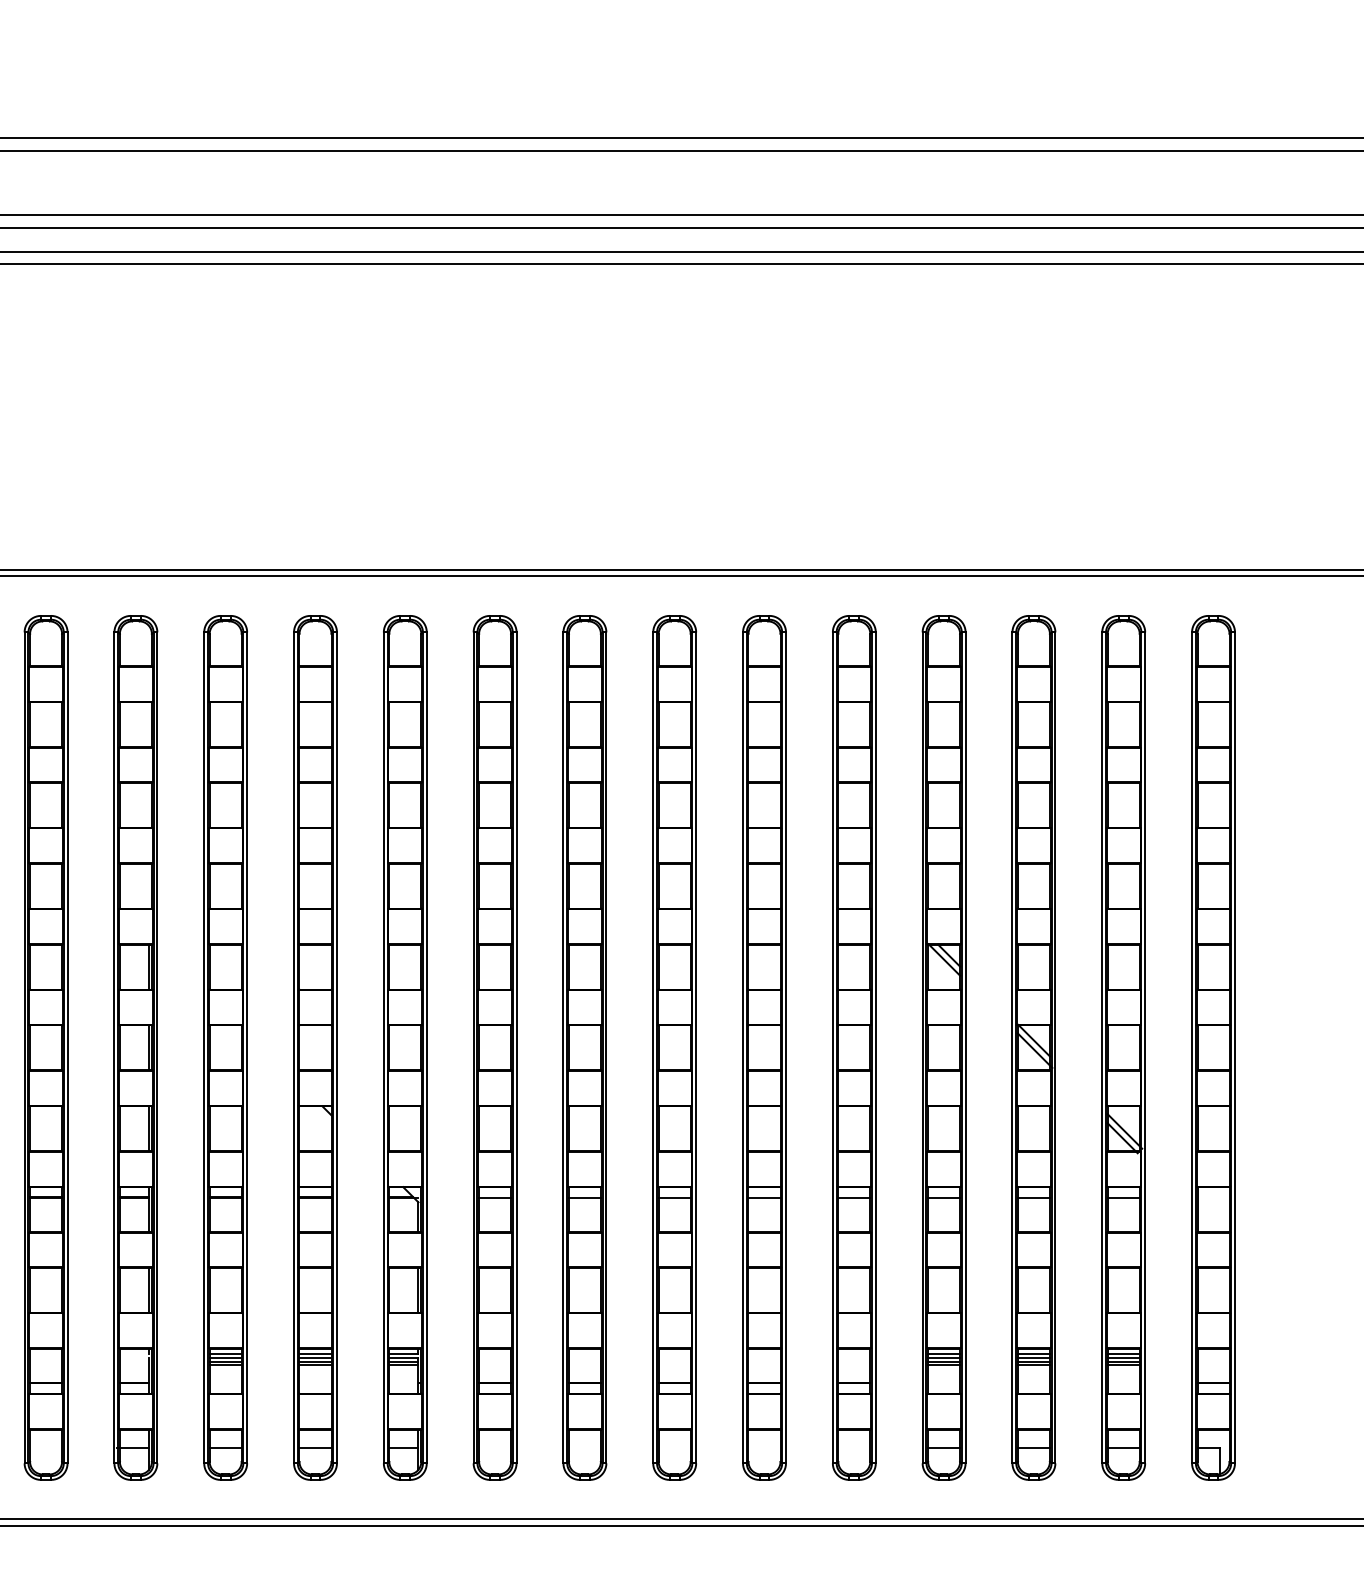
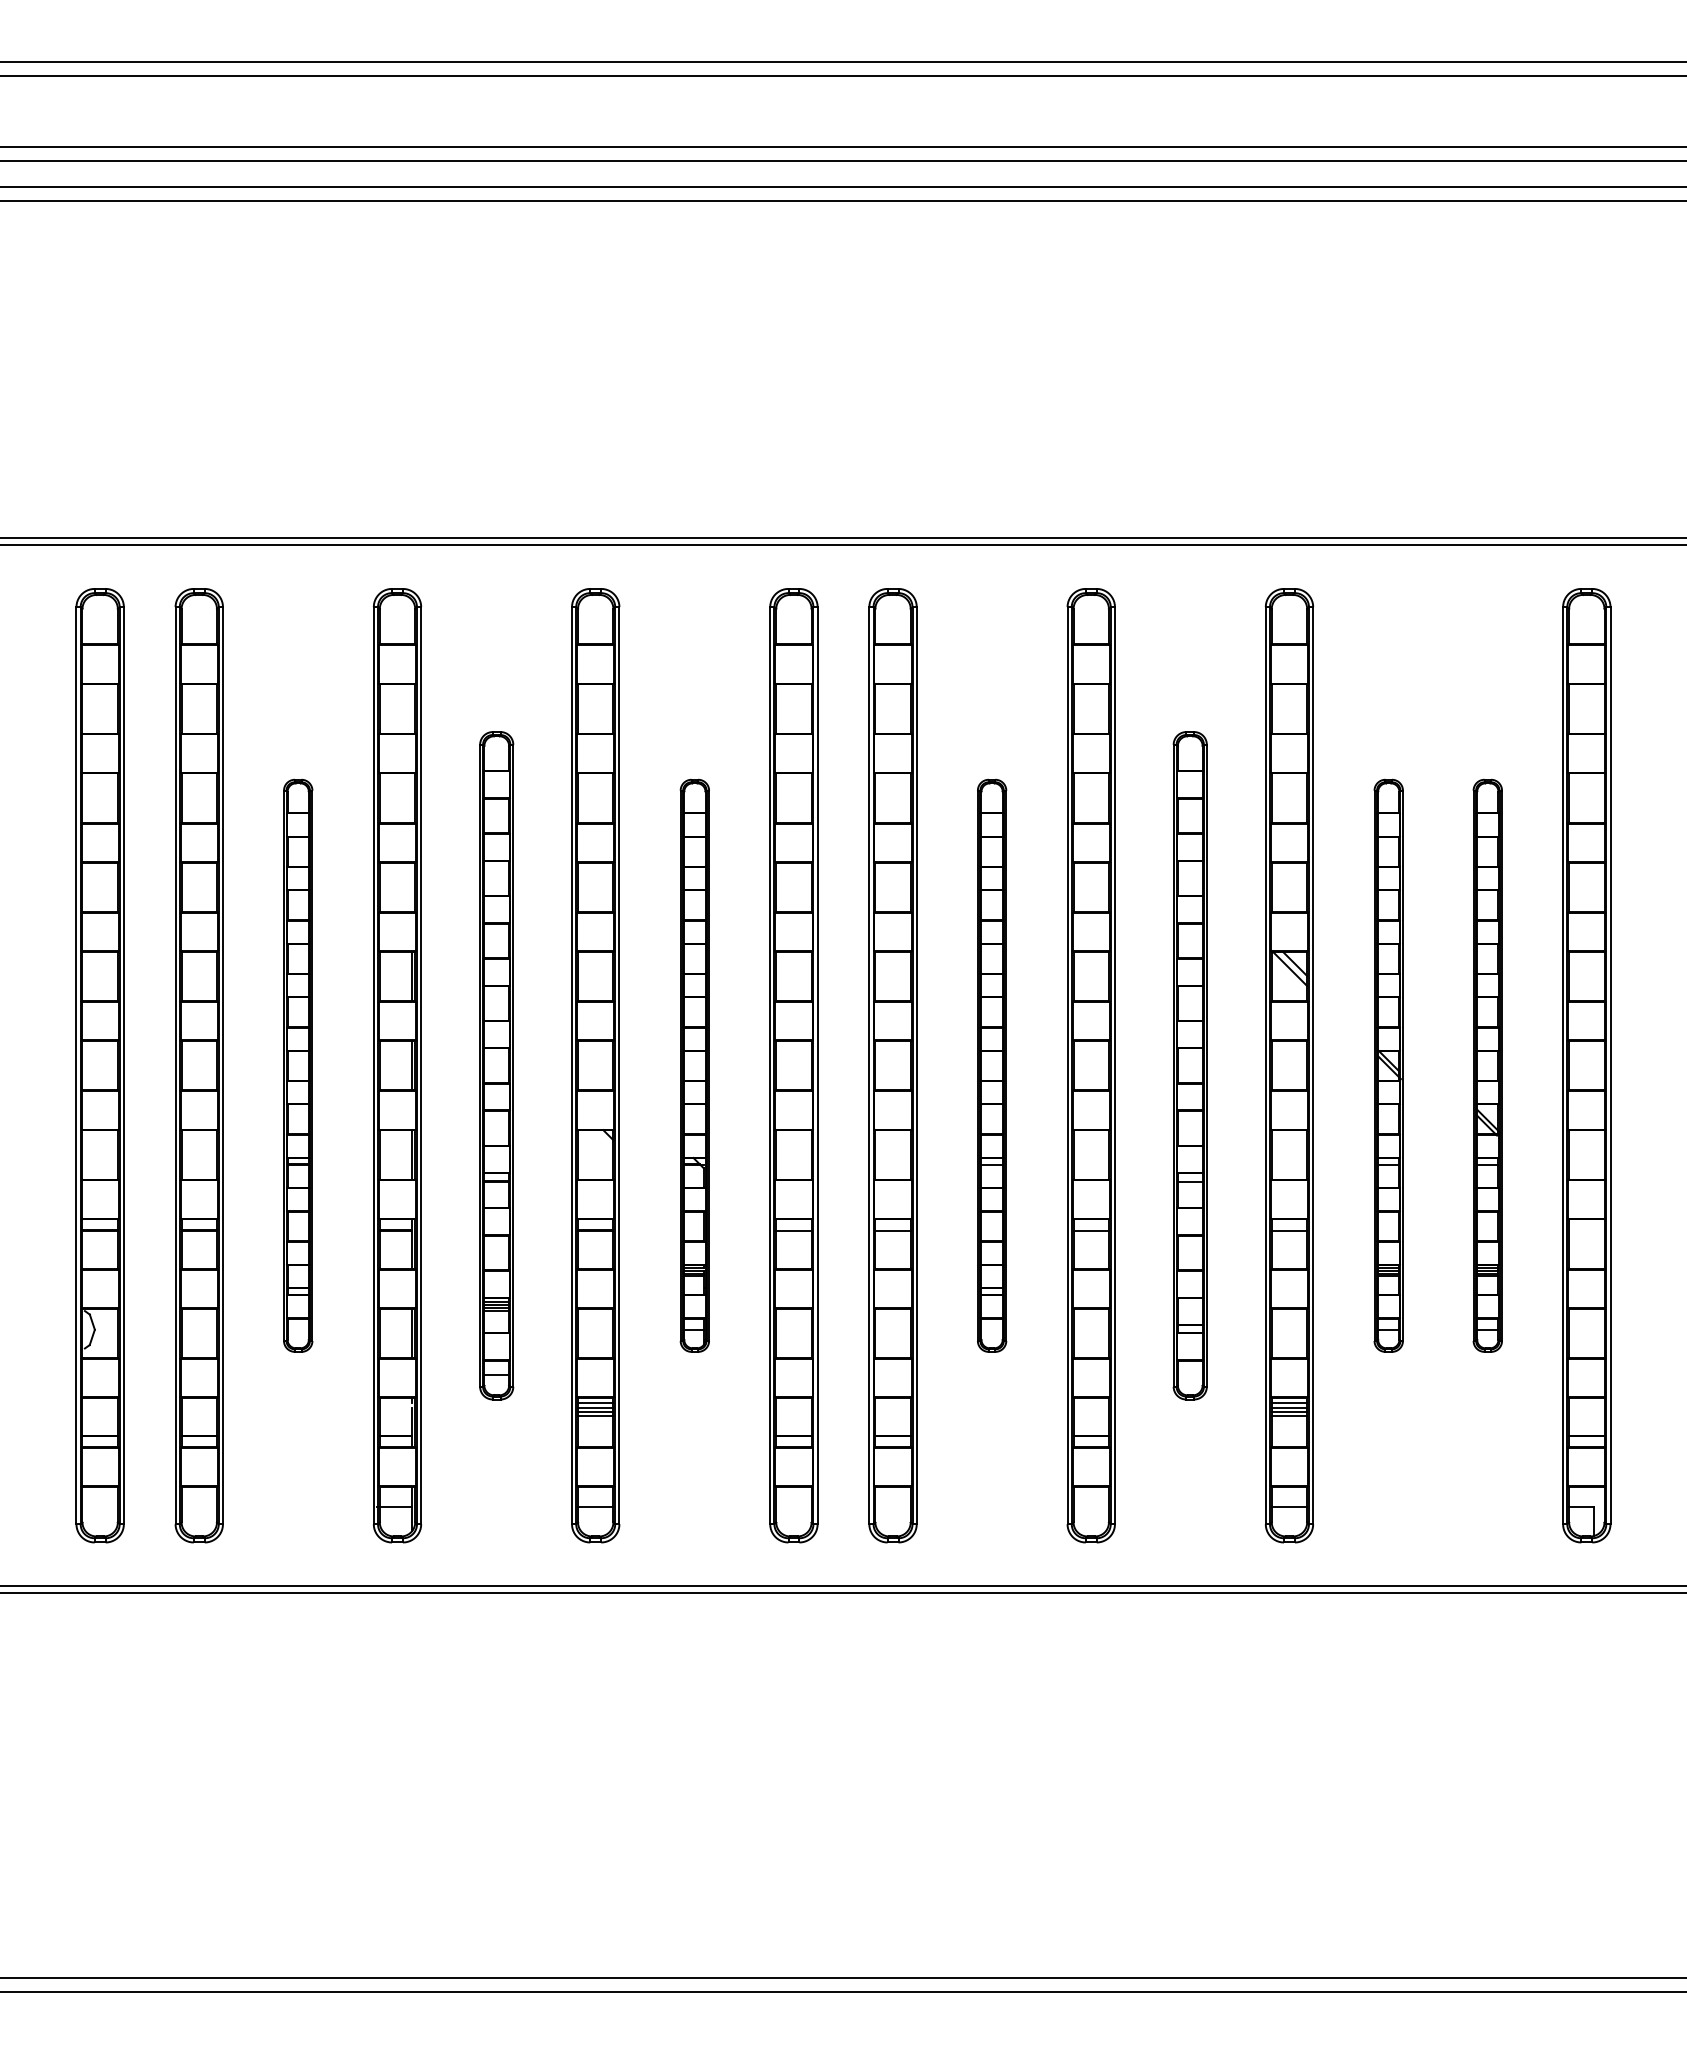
part: (45, 1047) -> (297, 1065), size x0.6
part: (225, 1047) -> (496, 1065), size x0.7
part: (405, 1047) -> (694, 1065), size x0.6
part: (674, 1047) -> (991, 1065), size x0.6
part: (853, 1047) -> (1189, 1065), size x0.7
part: (1033, 1047) -> (1388, 1065), size x0.6
part: (1123, 1047) -> (1487, 1065), size x0.6

